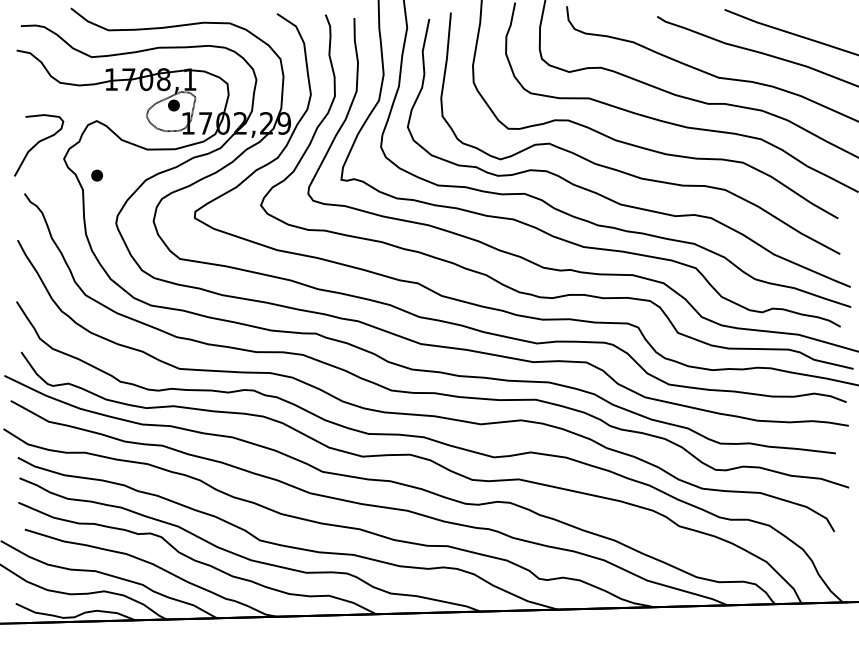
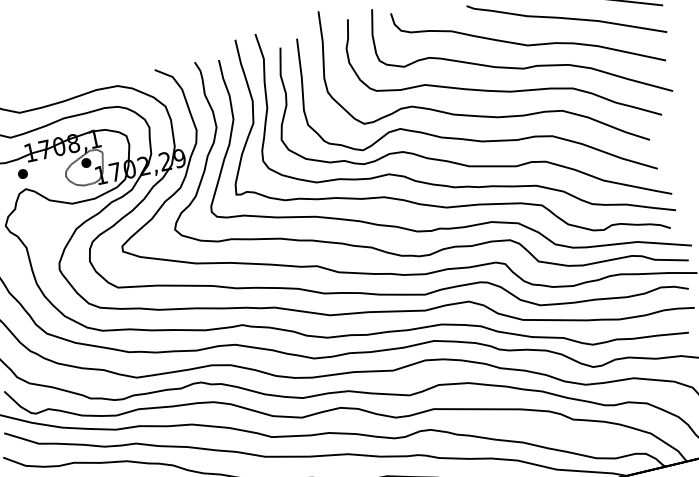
part: (96, 175) -> (22, 174), moved

